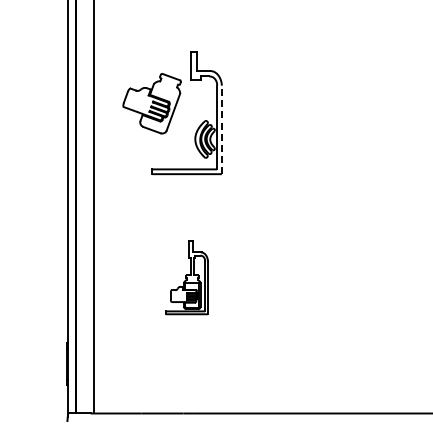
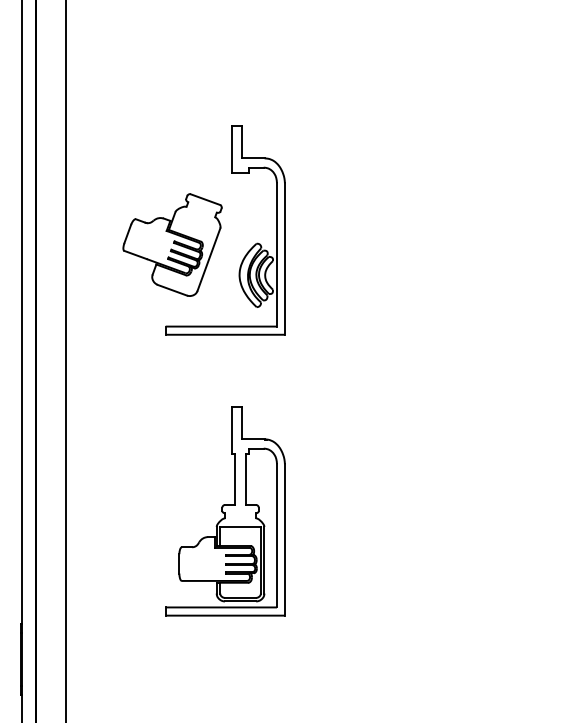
part: (151, 103) -> (171, 244), moved
line: (221, 129) -> (284, 258), dashed -> solid
part: (186, 277) -> (224, 511), size x1.67

